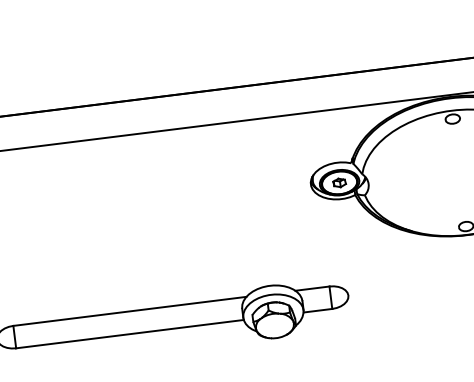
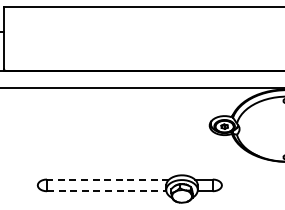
line: (128, 311) -> (107, 179), solid -> dashed
line: (129, 334) -> (106, 191), solid -> dashed

